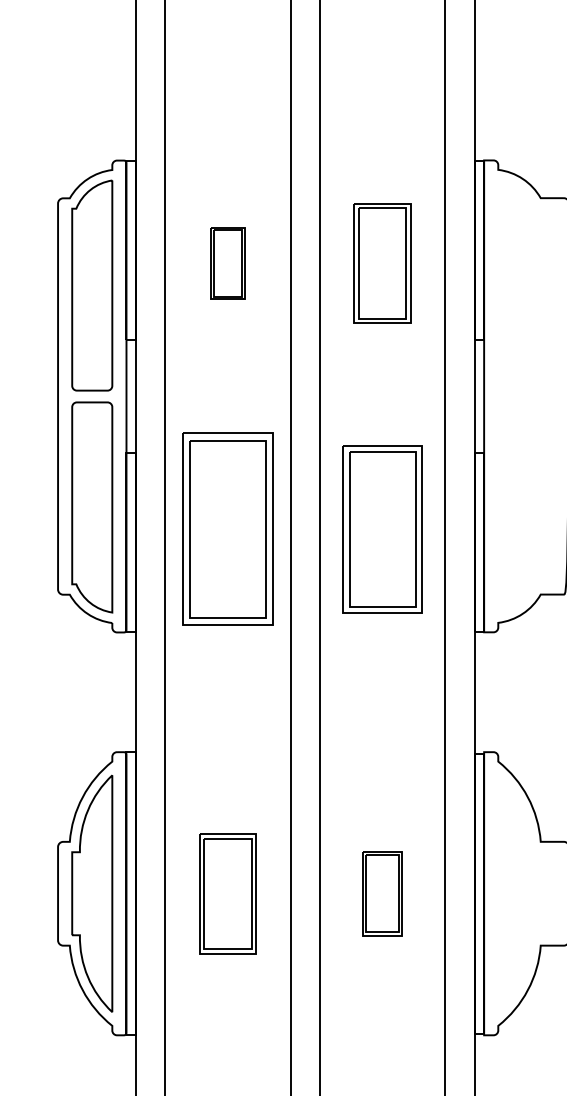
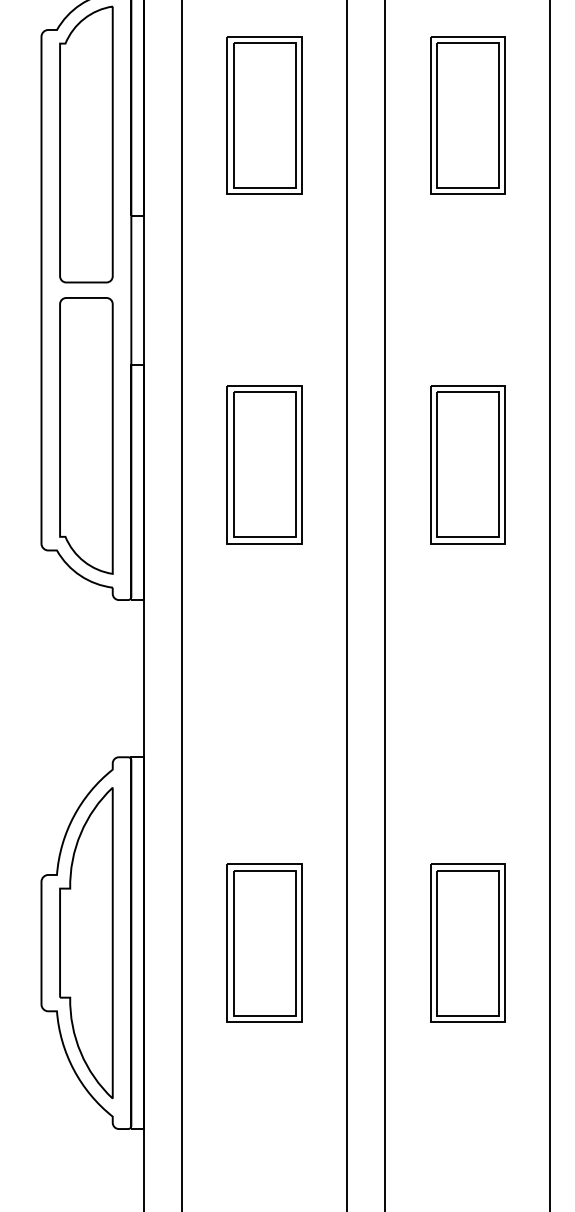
part: (227, 263) -> (263, 115), size x1.67
part: (227, 529) -> (263, 464), size x0.62
part: (382, 529) -> (467, 464), size x0.71
part: (382, 893) -> (467, 942), size x1.43

